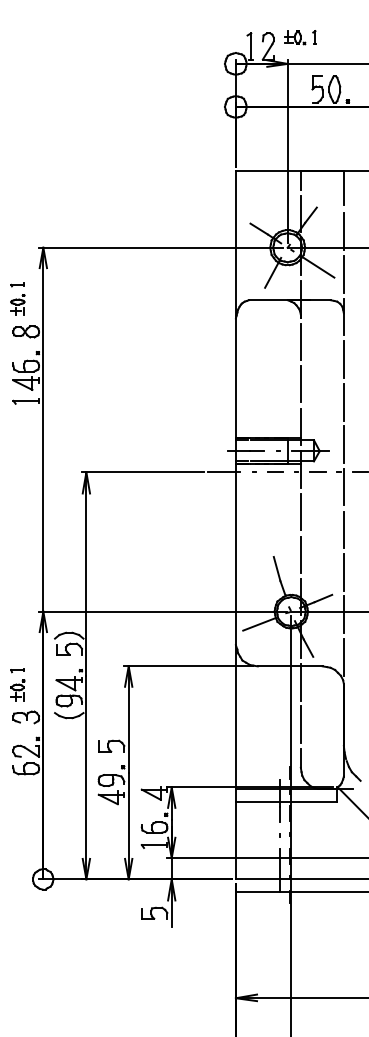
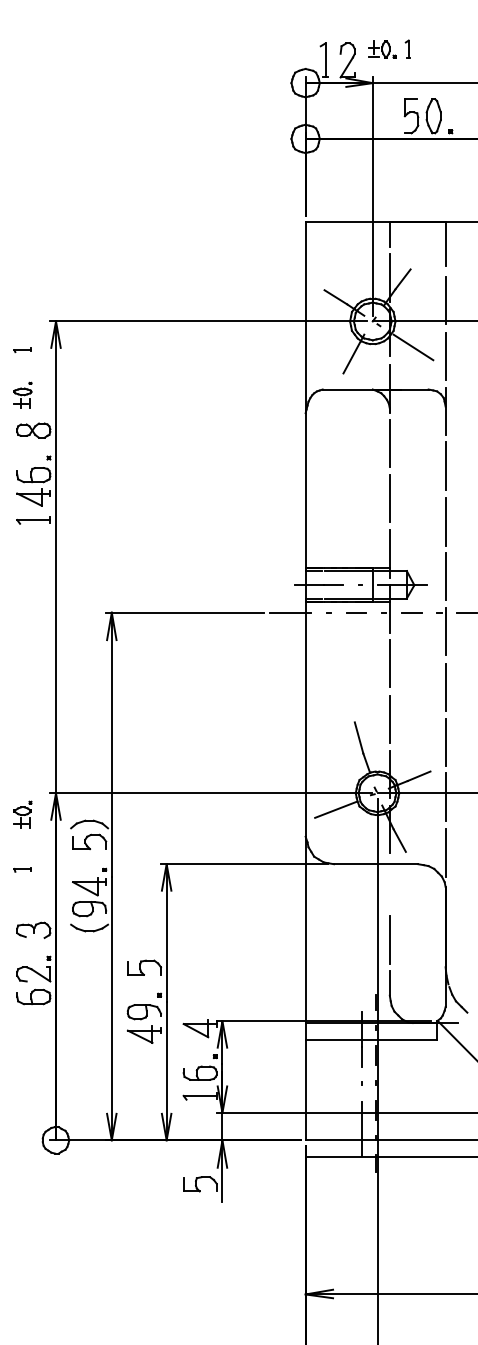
part: (17, 284) -> (22, 349), moved
line: (300, 682) -> (389, 885), removed
part: (17, 690) -> (22, 815), moved

